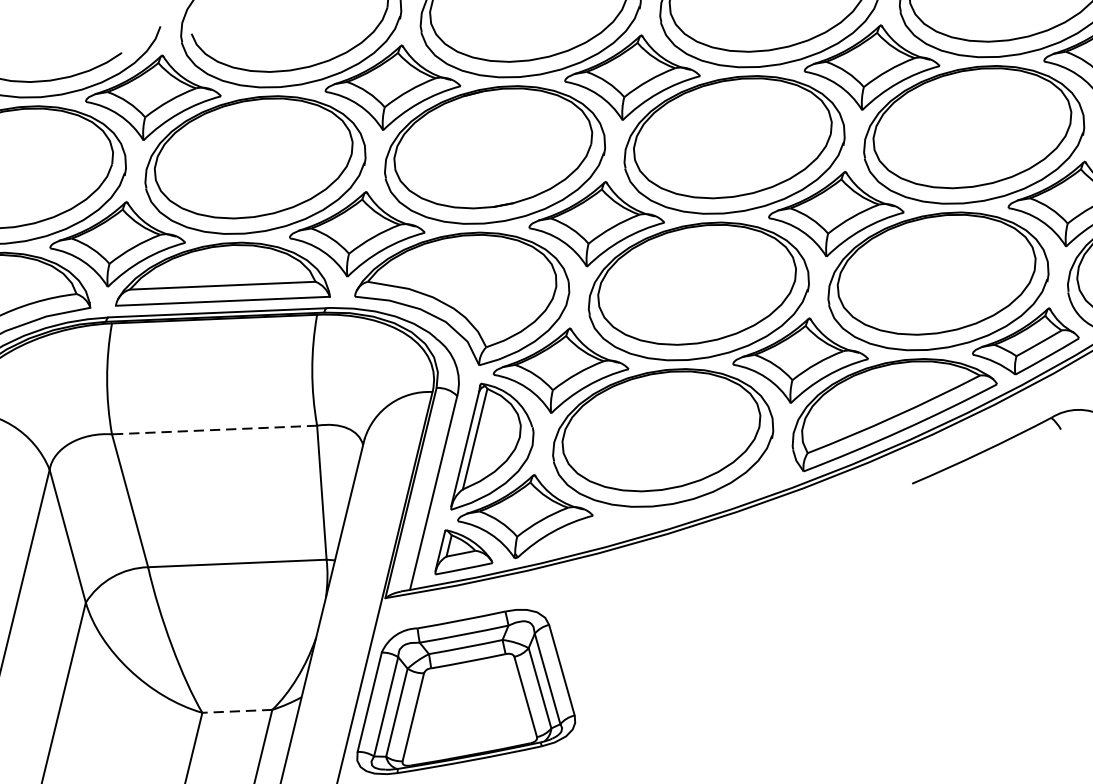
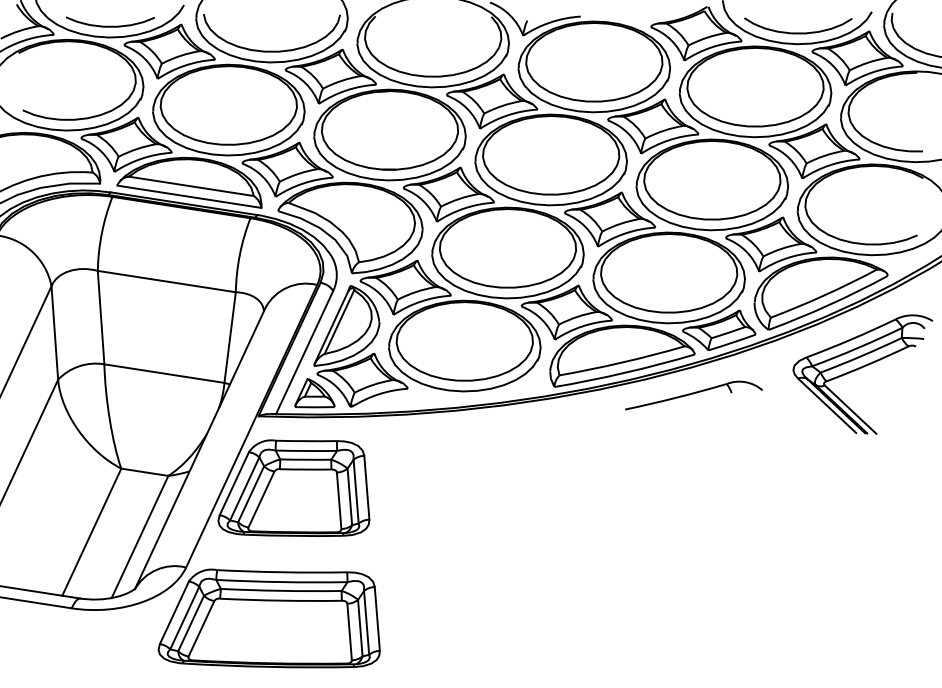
line: (214, 430) -> (166, 281), dashed -> solid
line: (236, 711) -> (144, 472), dashed -> solid

